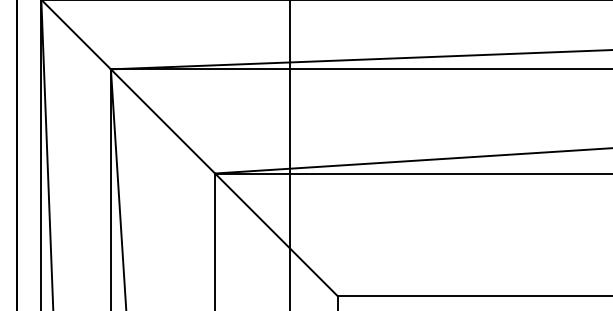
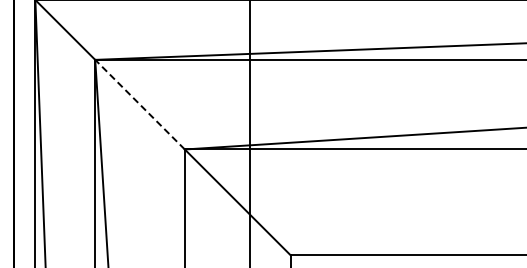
line: (162, 121) -> (139, 104), solid -> dashed

